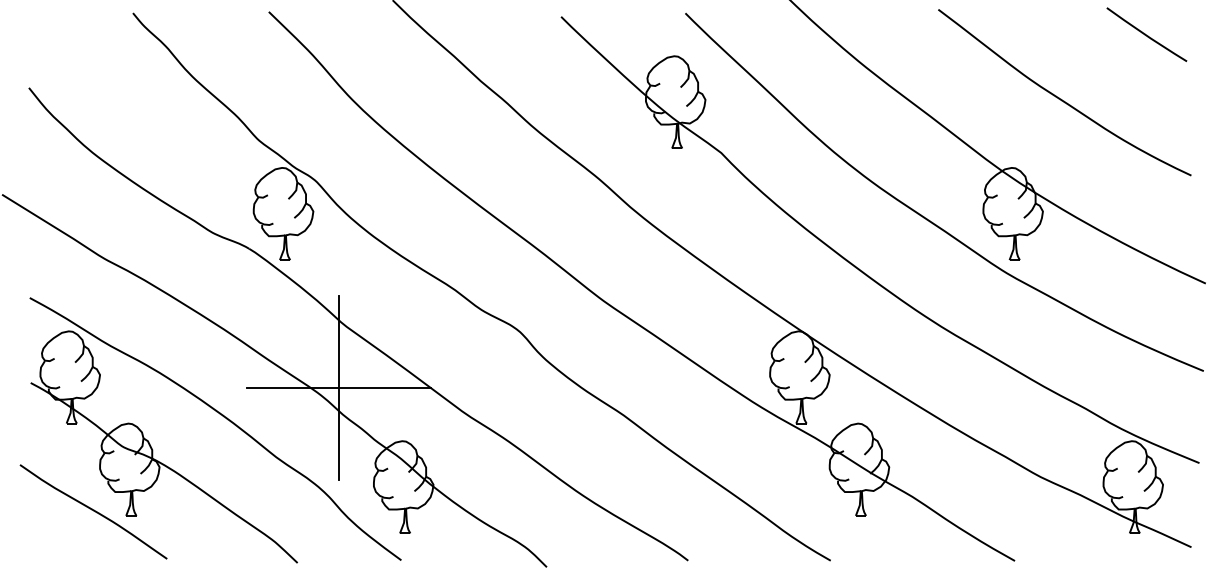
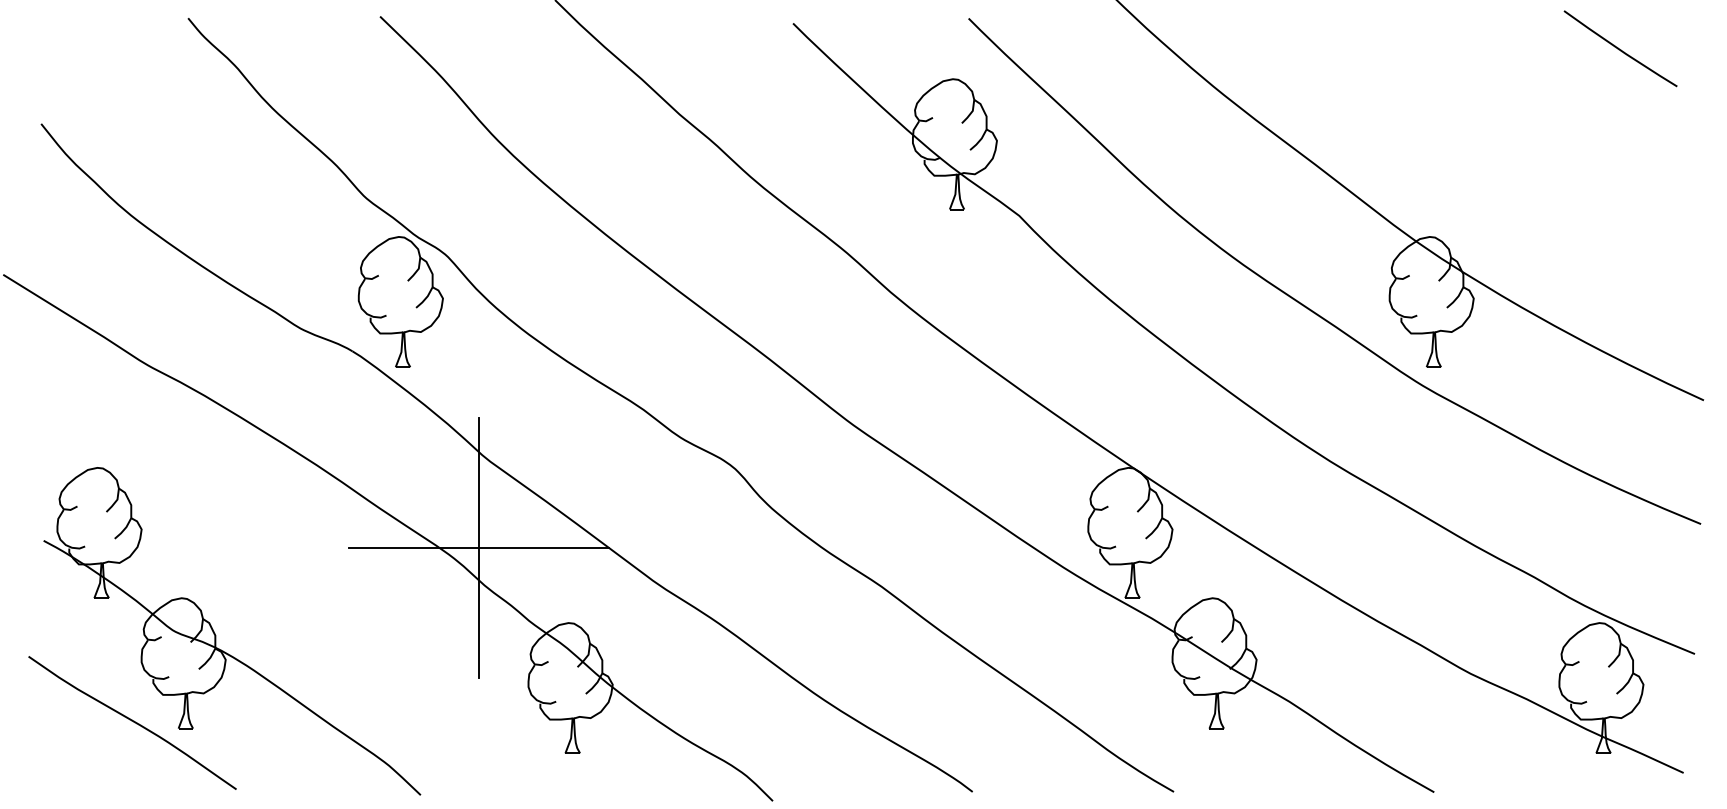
curve: (1061, 98) -> (1499, 139), removed
curve: (223, 416) -> (315, 588), removed

